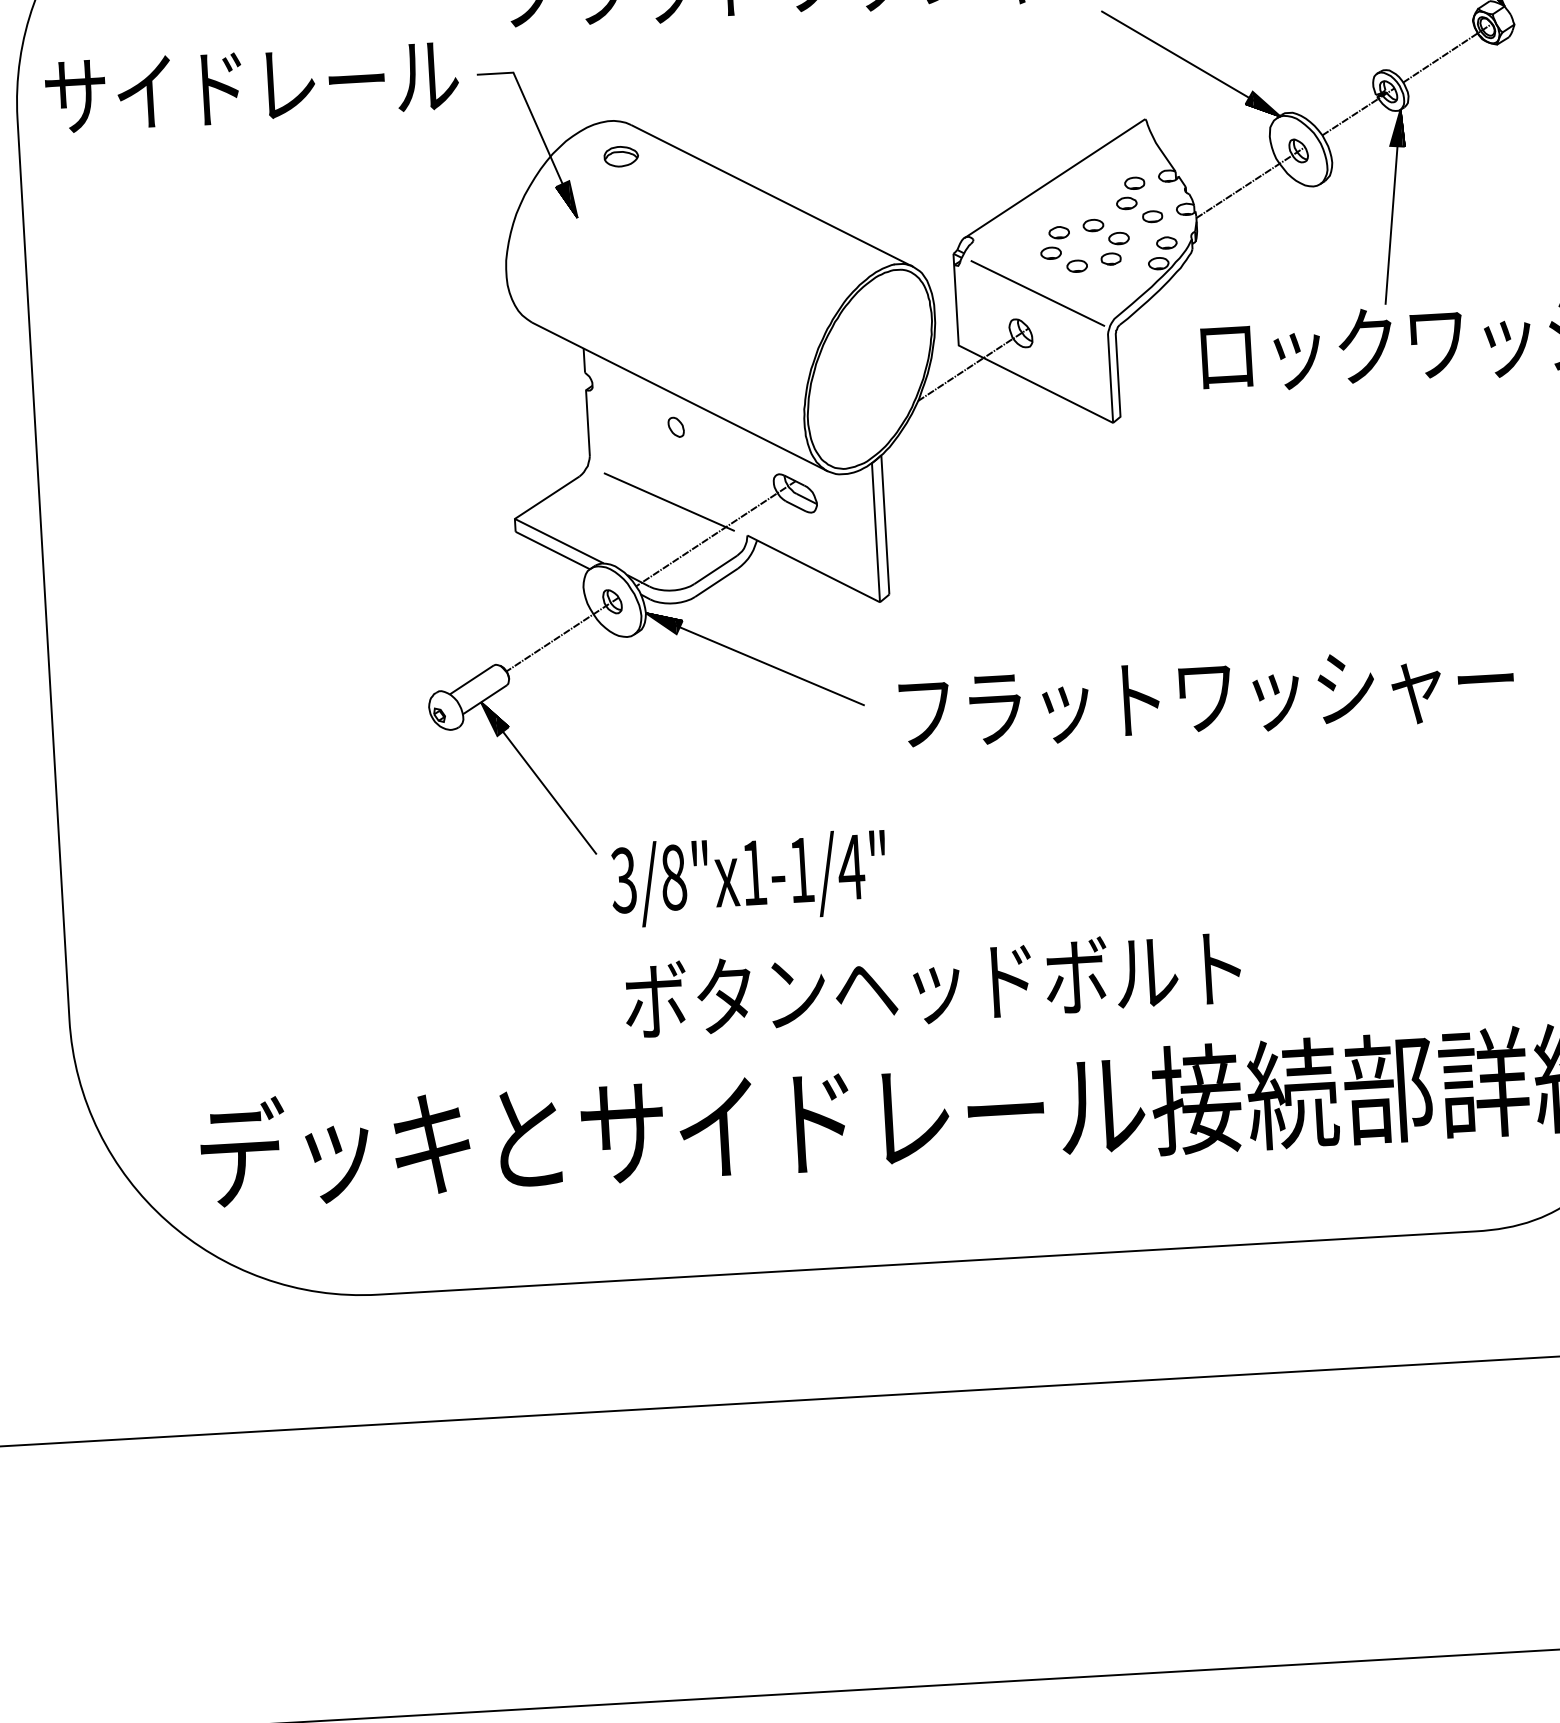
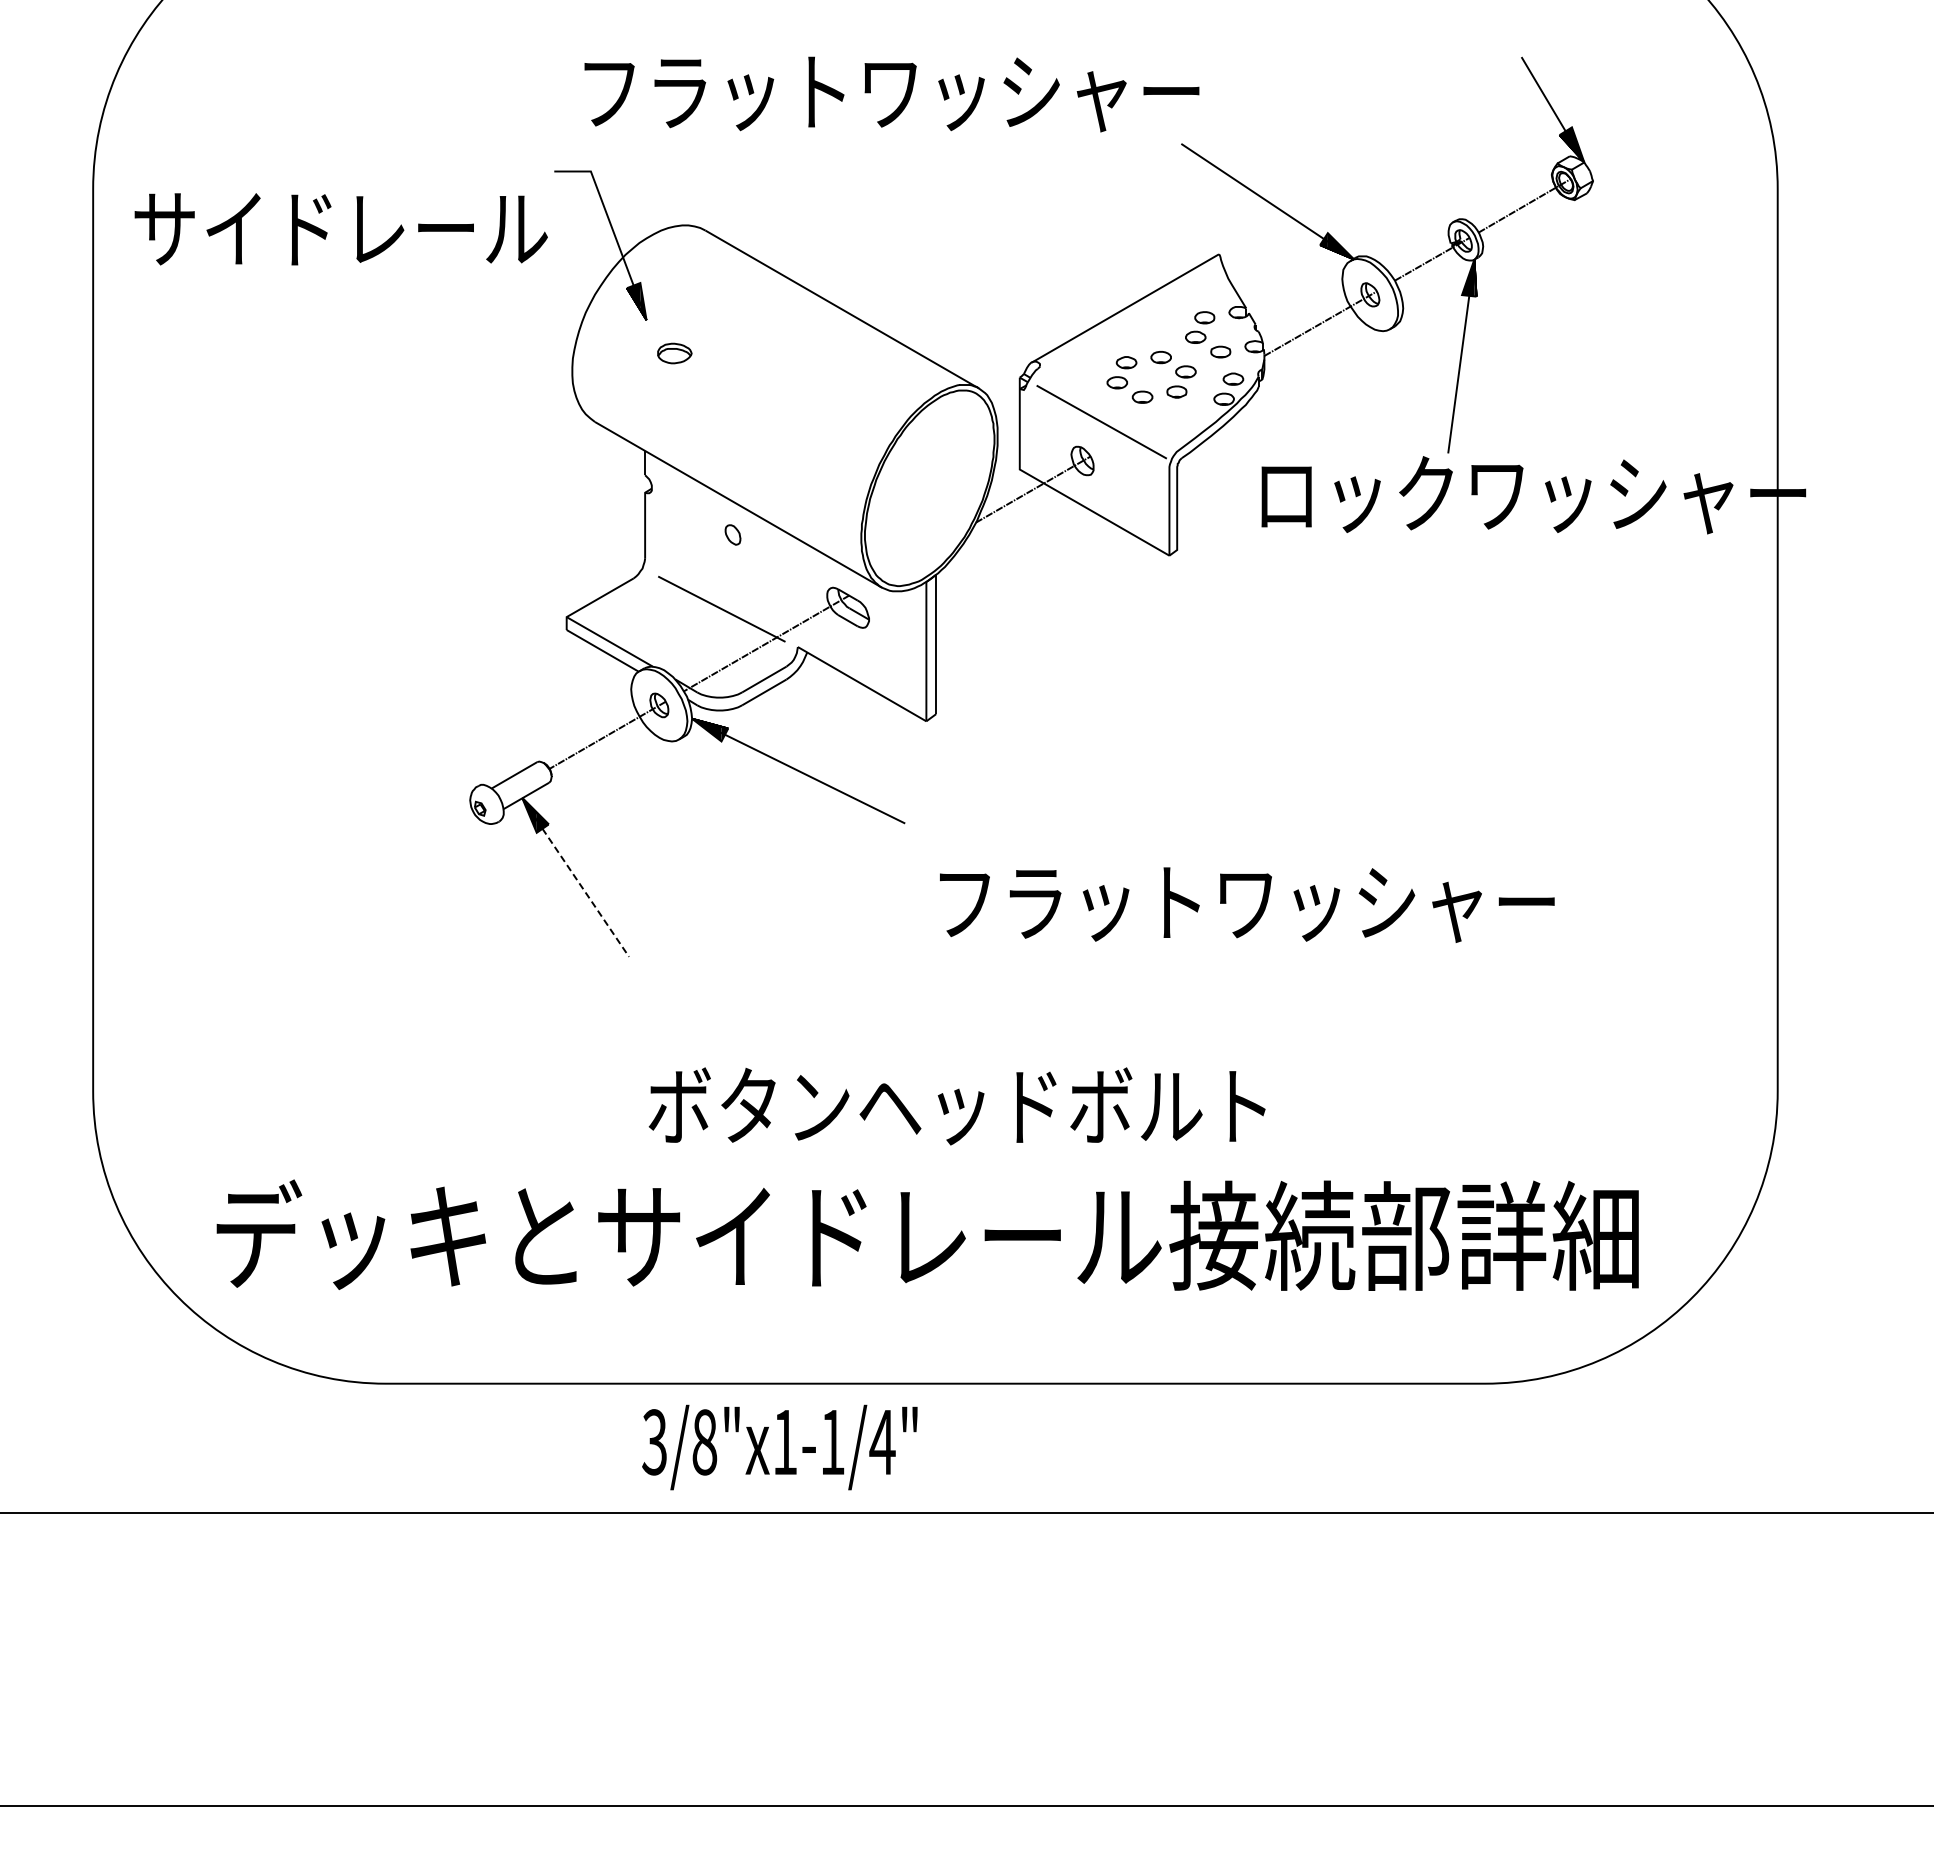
text: (251, 86) -> (340, 229), moved
part: (621, 156) -> (674, 353), moved
text: (1207, 697) -> (1247, 904), moved
line: (550, 793) -> (586, 893), solid -> dashed
text: (748, 878) -> (779, 1447), moved

